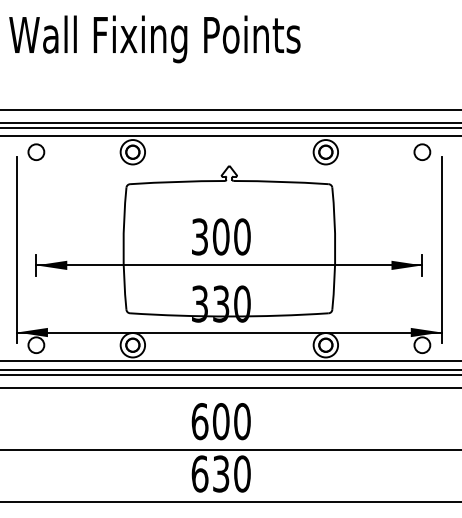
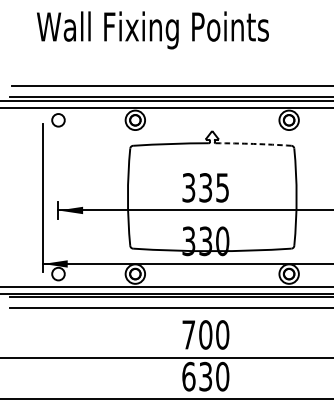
arc: (281, 181) -> (253, 143), solid -> dashed
text: (231, 236) -> (213, 187), 300 -> 335
text: (199, 421) -> (188, 334), 600 -> 700

